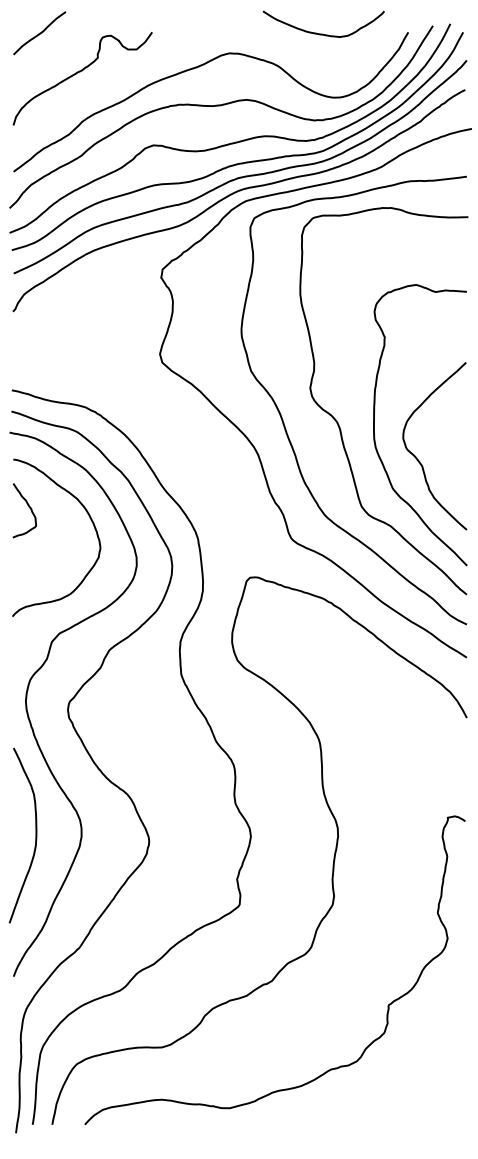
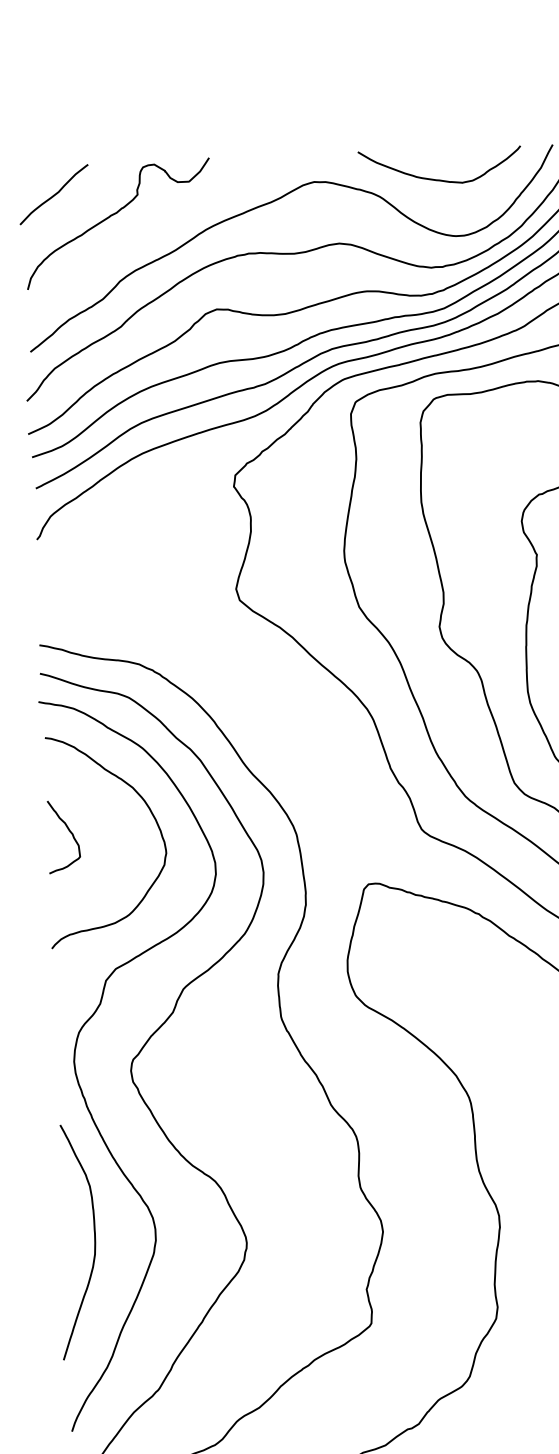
curve: (39, 33) -> (53, 194), moved
curve: (323, 33) -> (440, 178), moved
curve: (28, 507) -> (68, 832), moved

